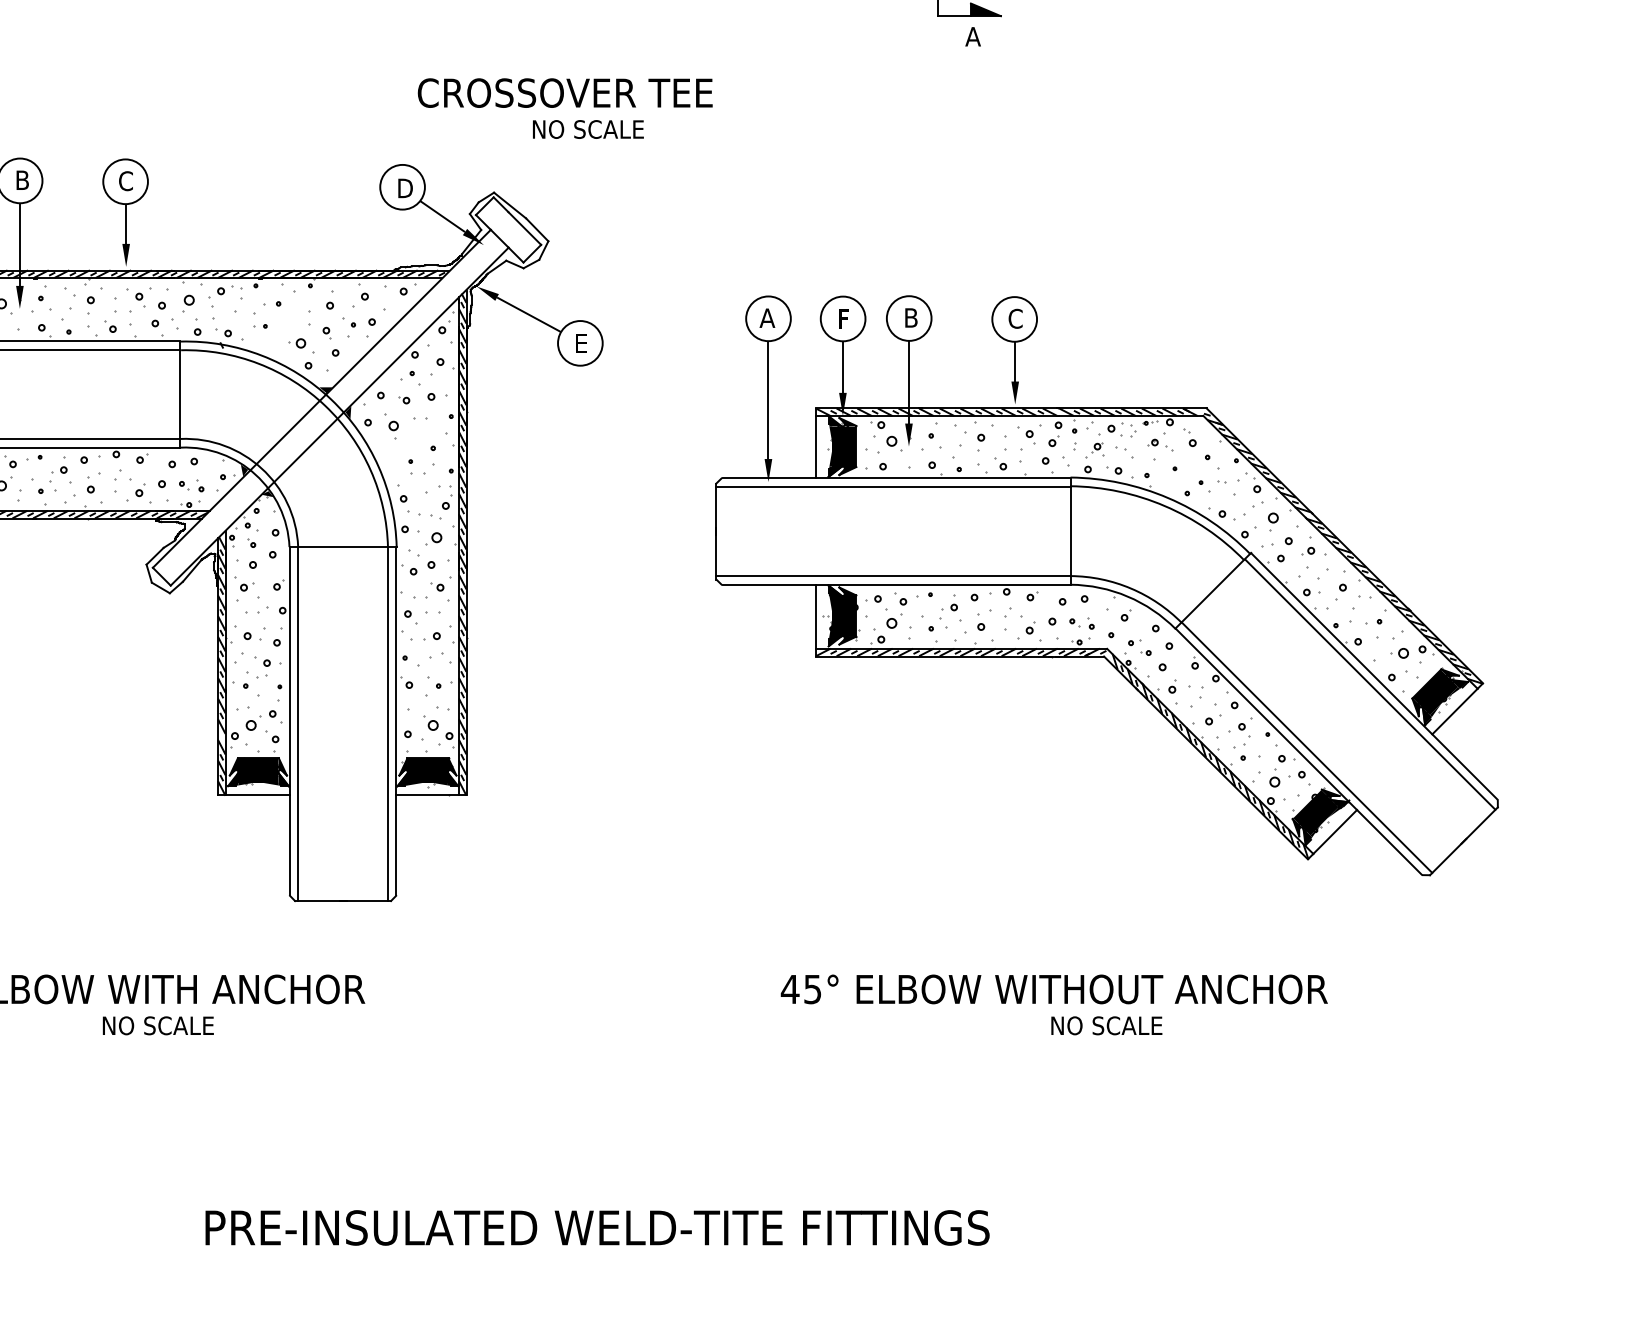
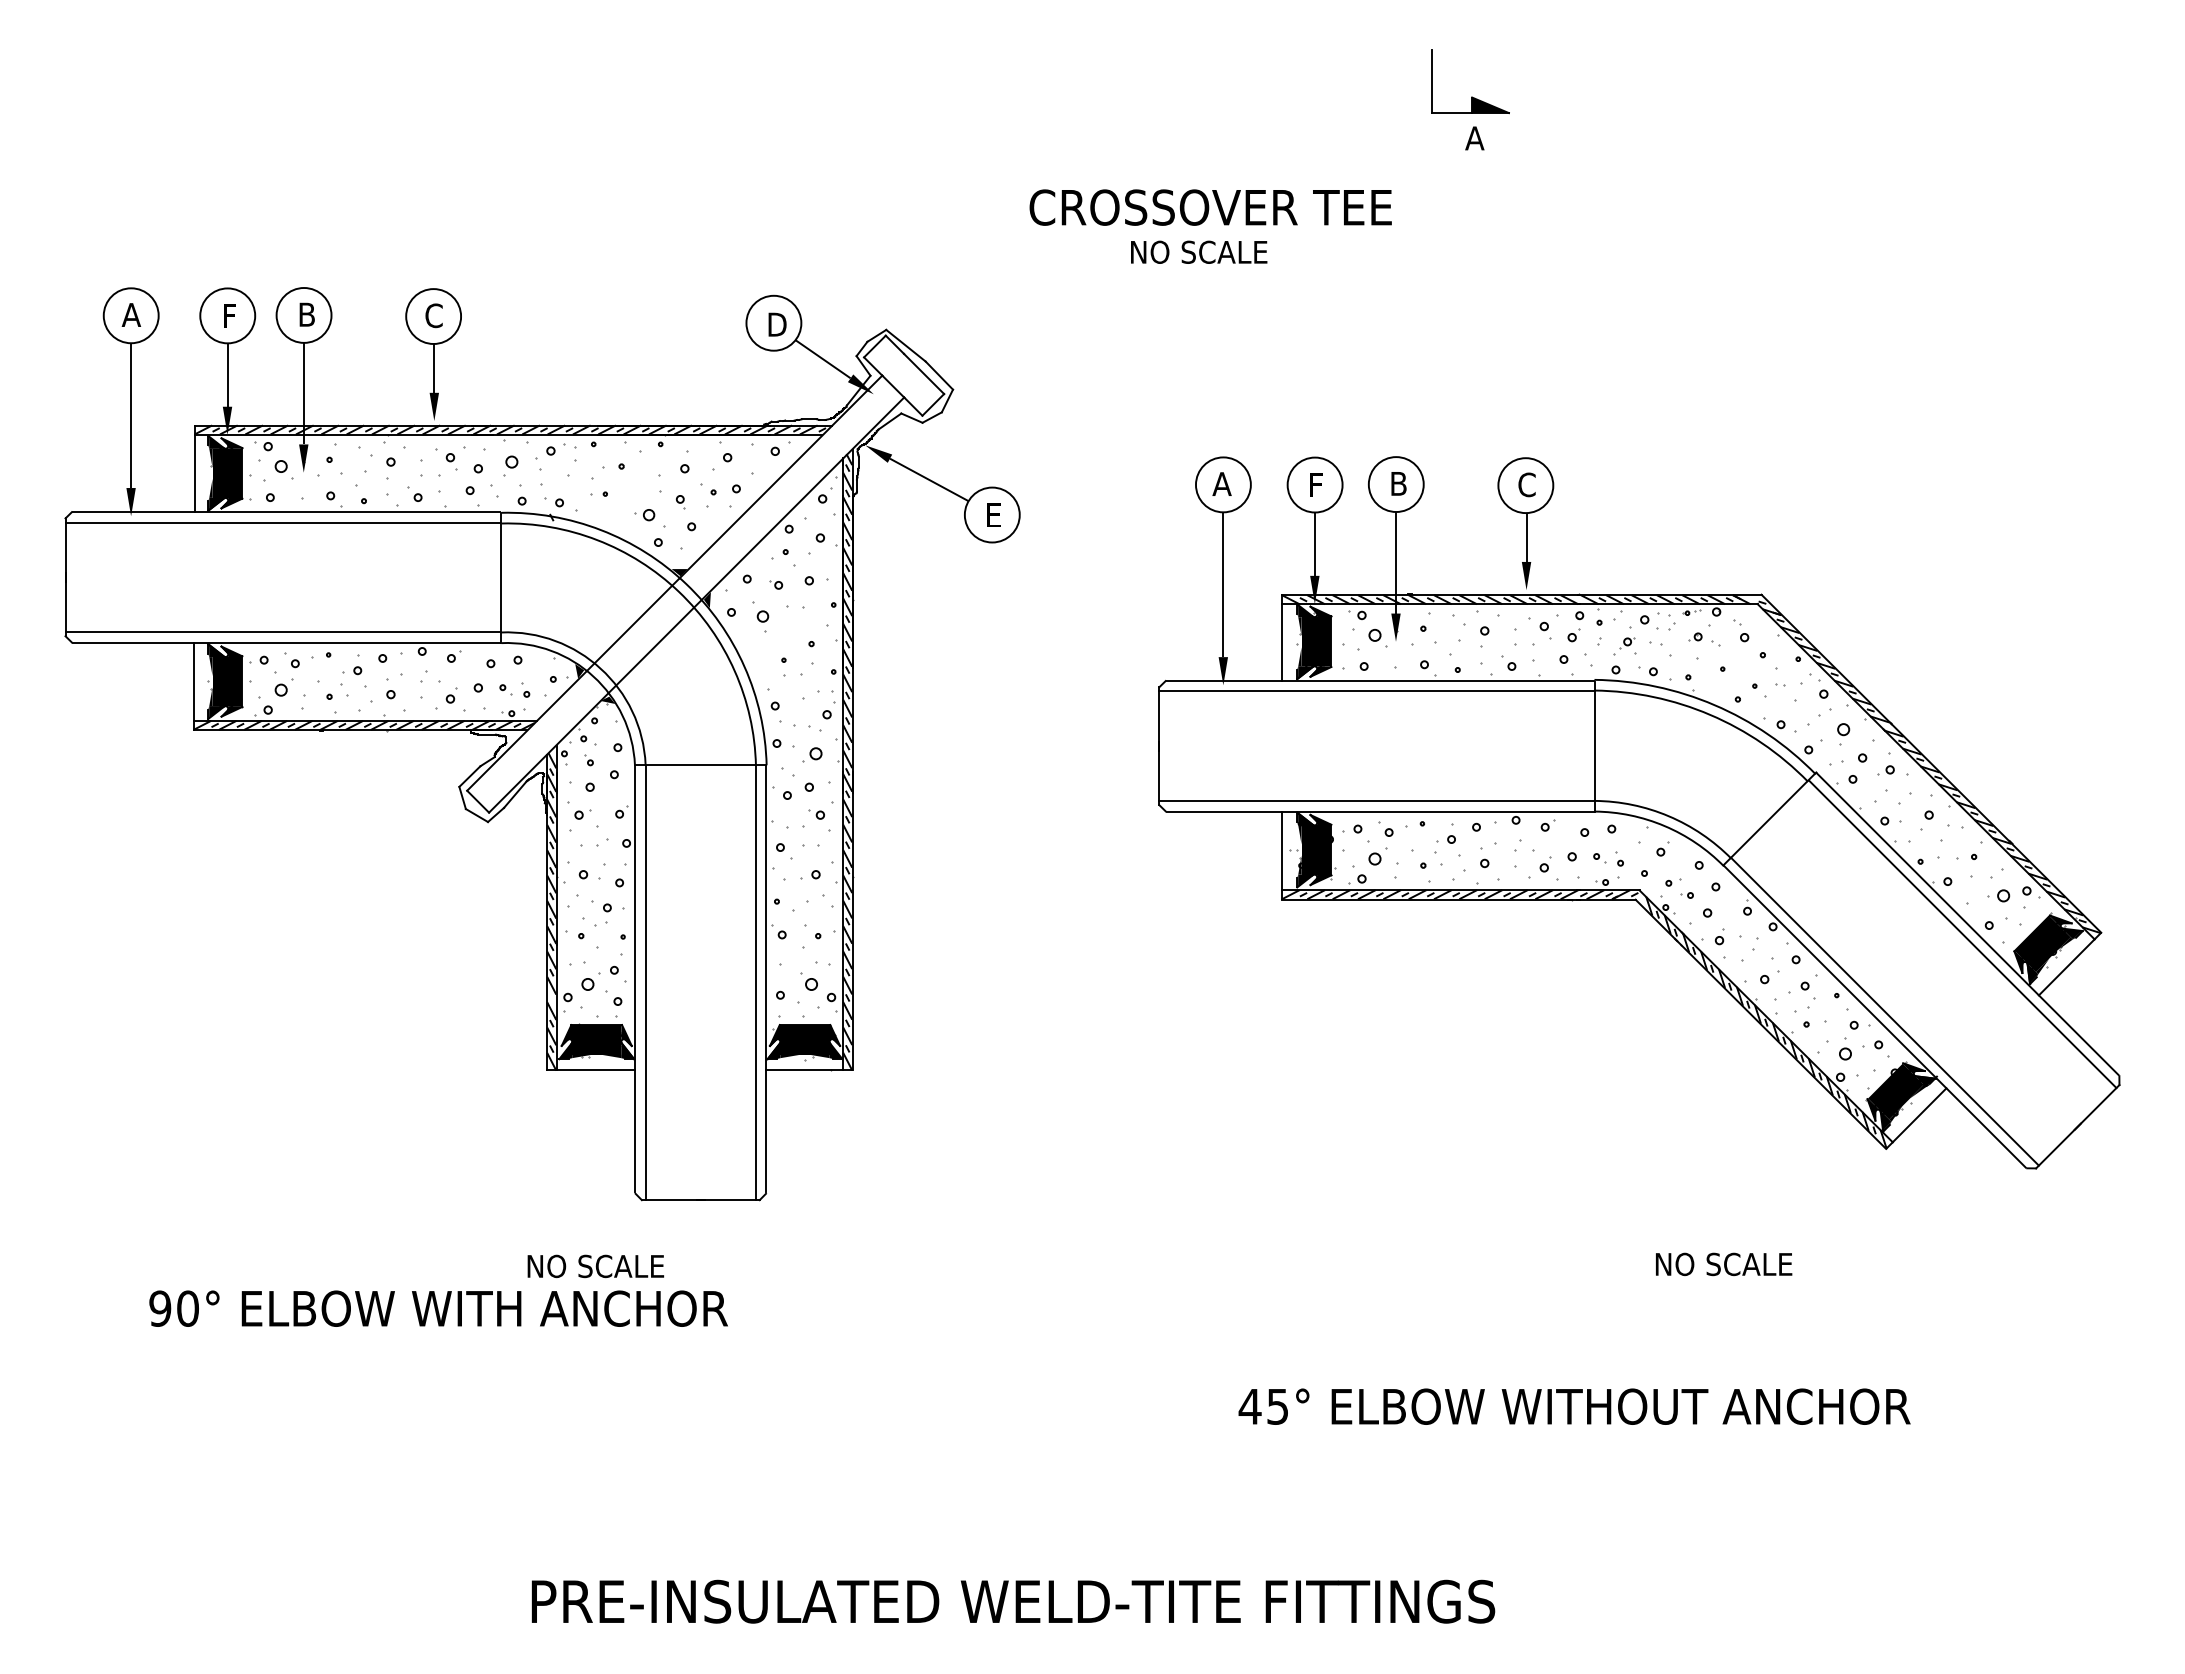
text: (565, 93) -> (1210, 207), moved
text: (588, 128) -> (1199, 251), moved
text: (1054, 989) -> (1574, 1406), moved
text: (158, 1025) -> (595, 1266), moved
text: (1107, 1025) -> (1724, 1264), moved

